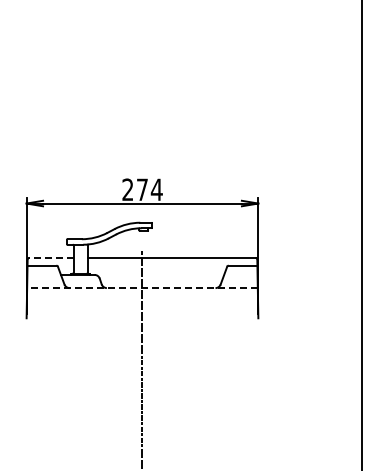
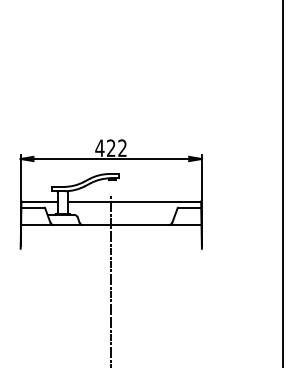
text: (141, 189) -> (110, 148), 274 -> 422
line: (51, 257) -> (40, 201), dashed -> solid
line: (141, 288) -> (110, 225), dashed -> solid

